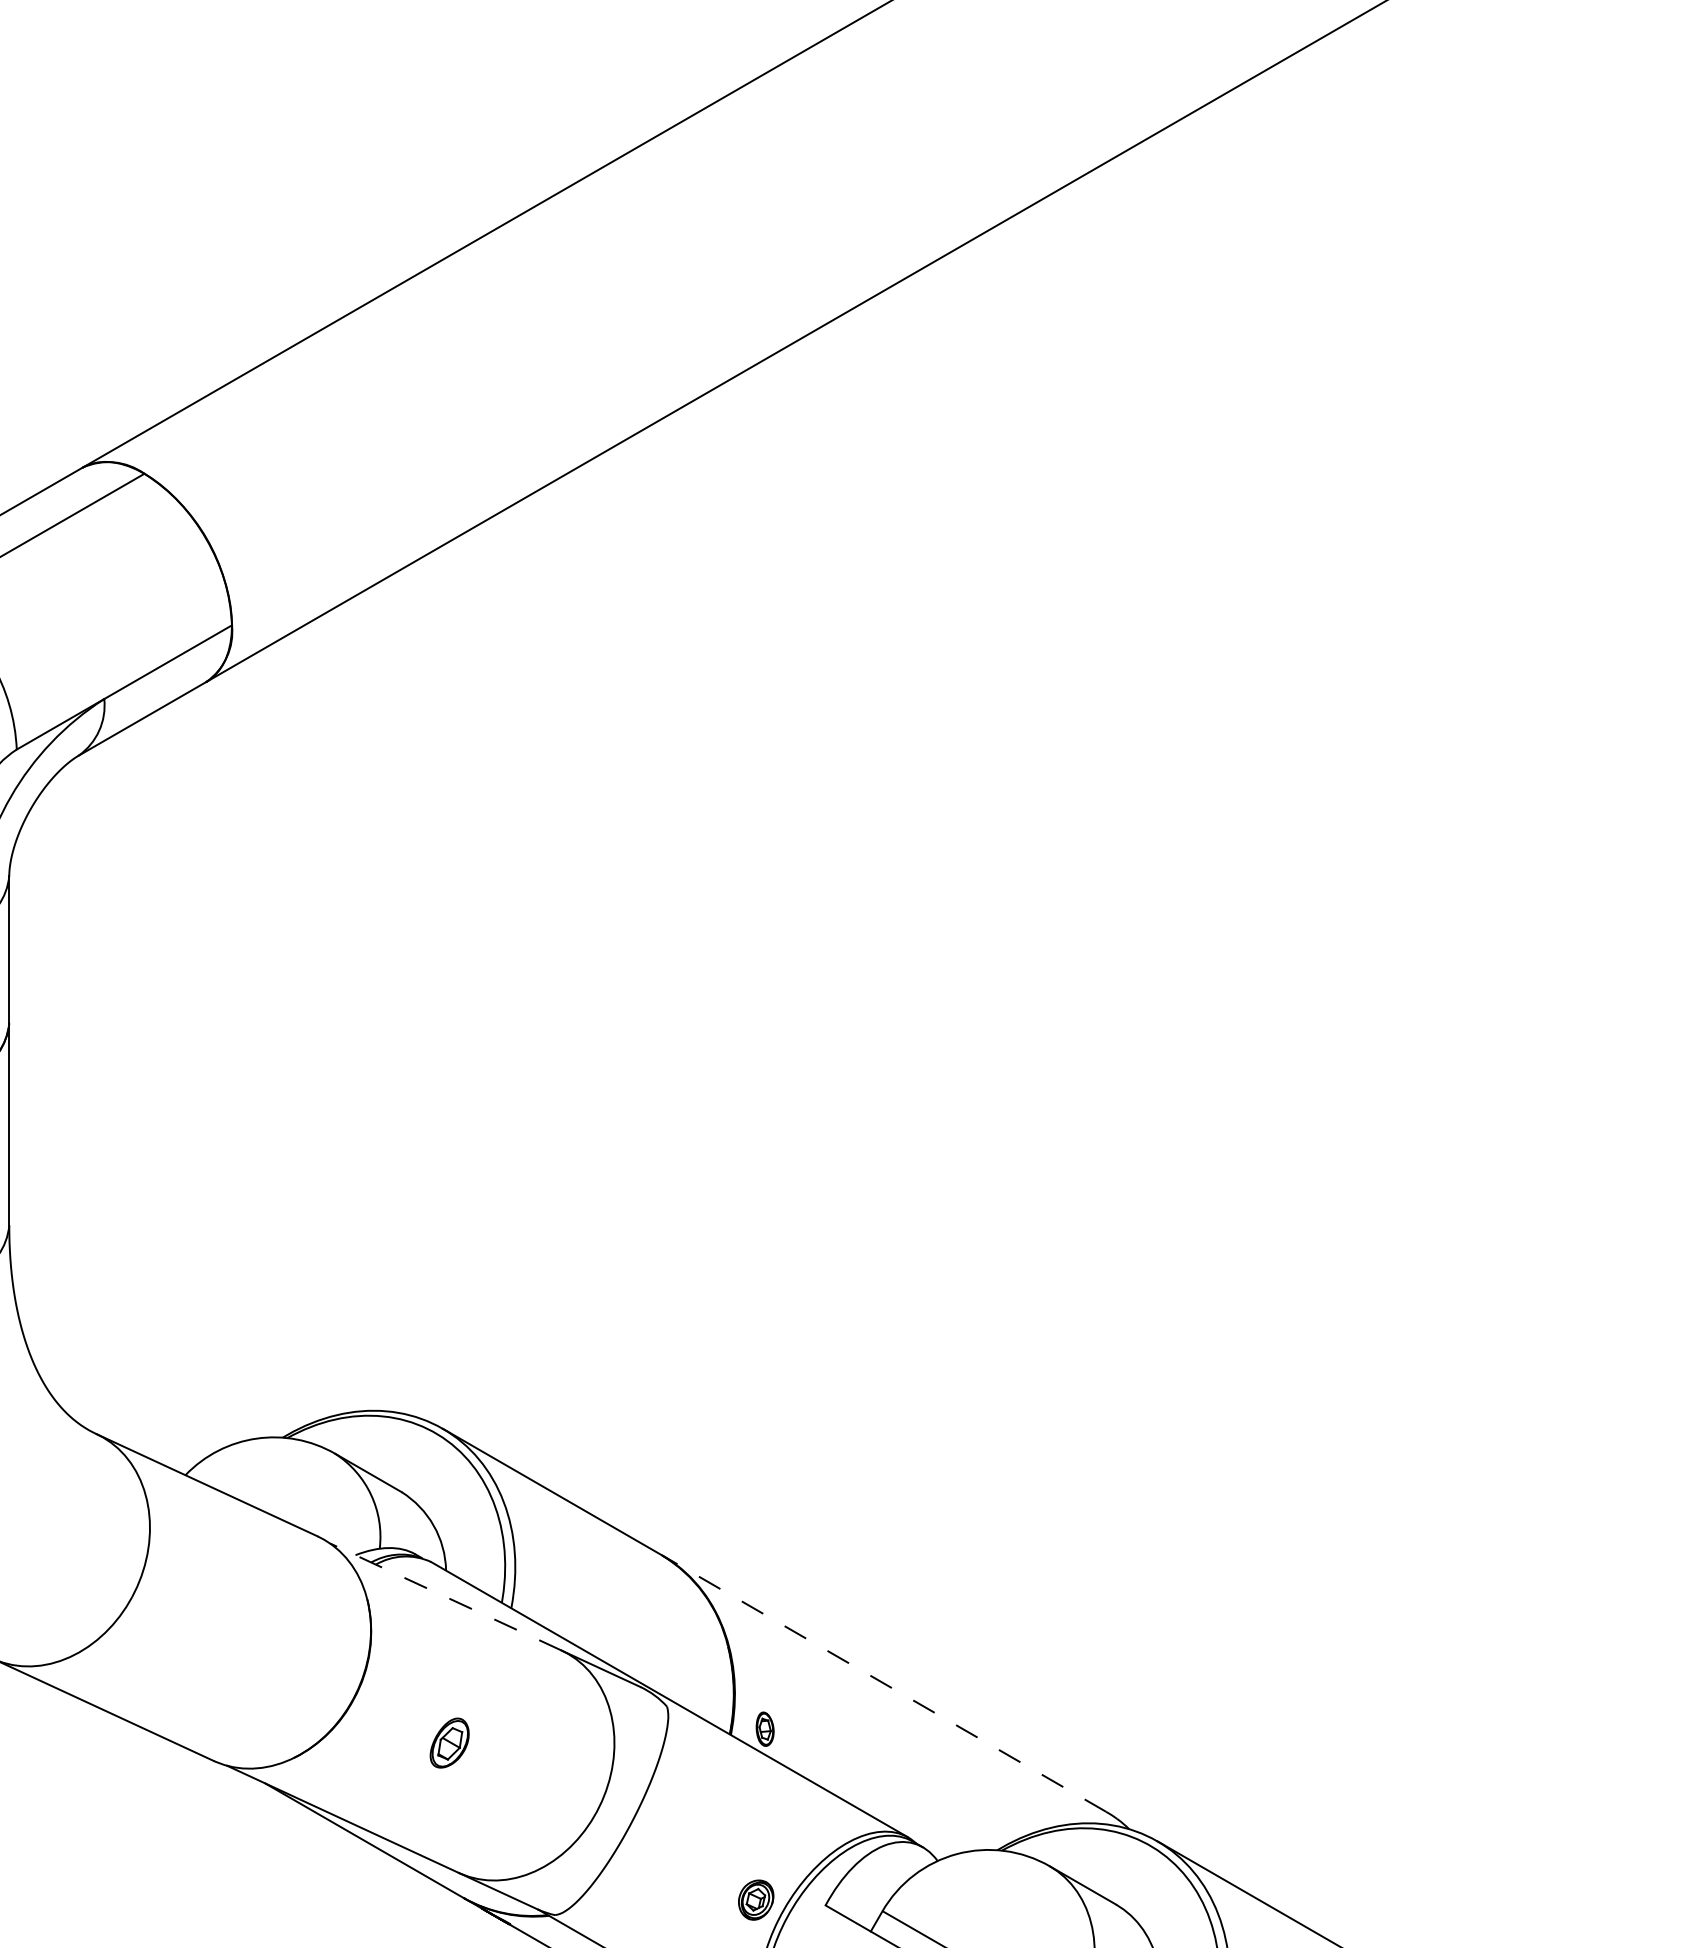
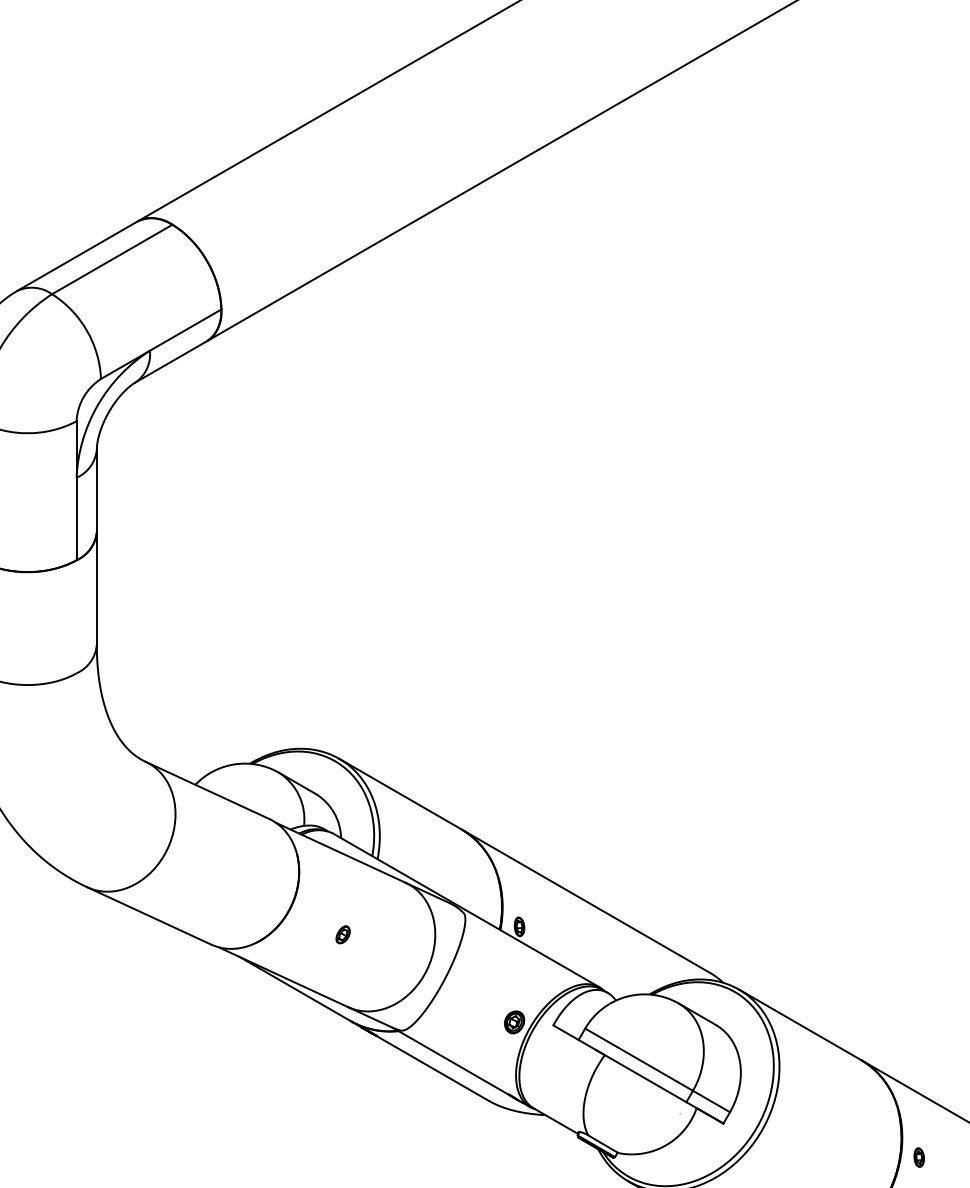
line: (444, 1596) -> (340, 852), dashed -> solid
line: (883, 1683) -> (585, 901), dashed -> solid
part: (448, 1742) -> (342, 934), size x0.62

